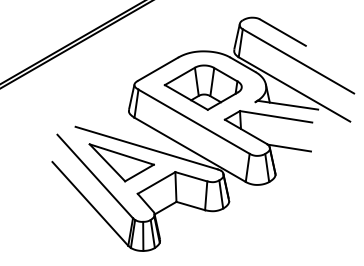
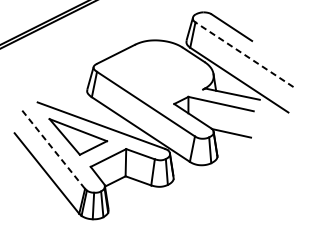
line: (298, 61) -> (244, 54), solid -> dashed
part: (202, 87) -> (155, 73), removed
line: (94, 176) -> (52, 148), solid -> dashed

